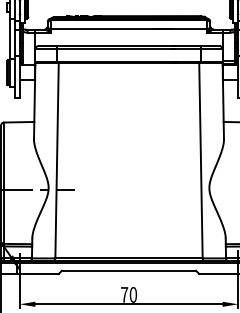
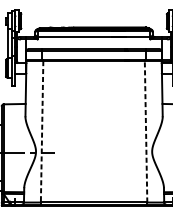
line: (57, 160) -> (42, 131), solid -> dashed
line: (200, 160) -> (145, 131), solid -> dashed

